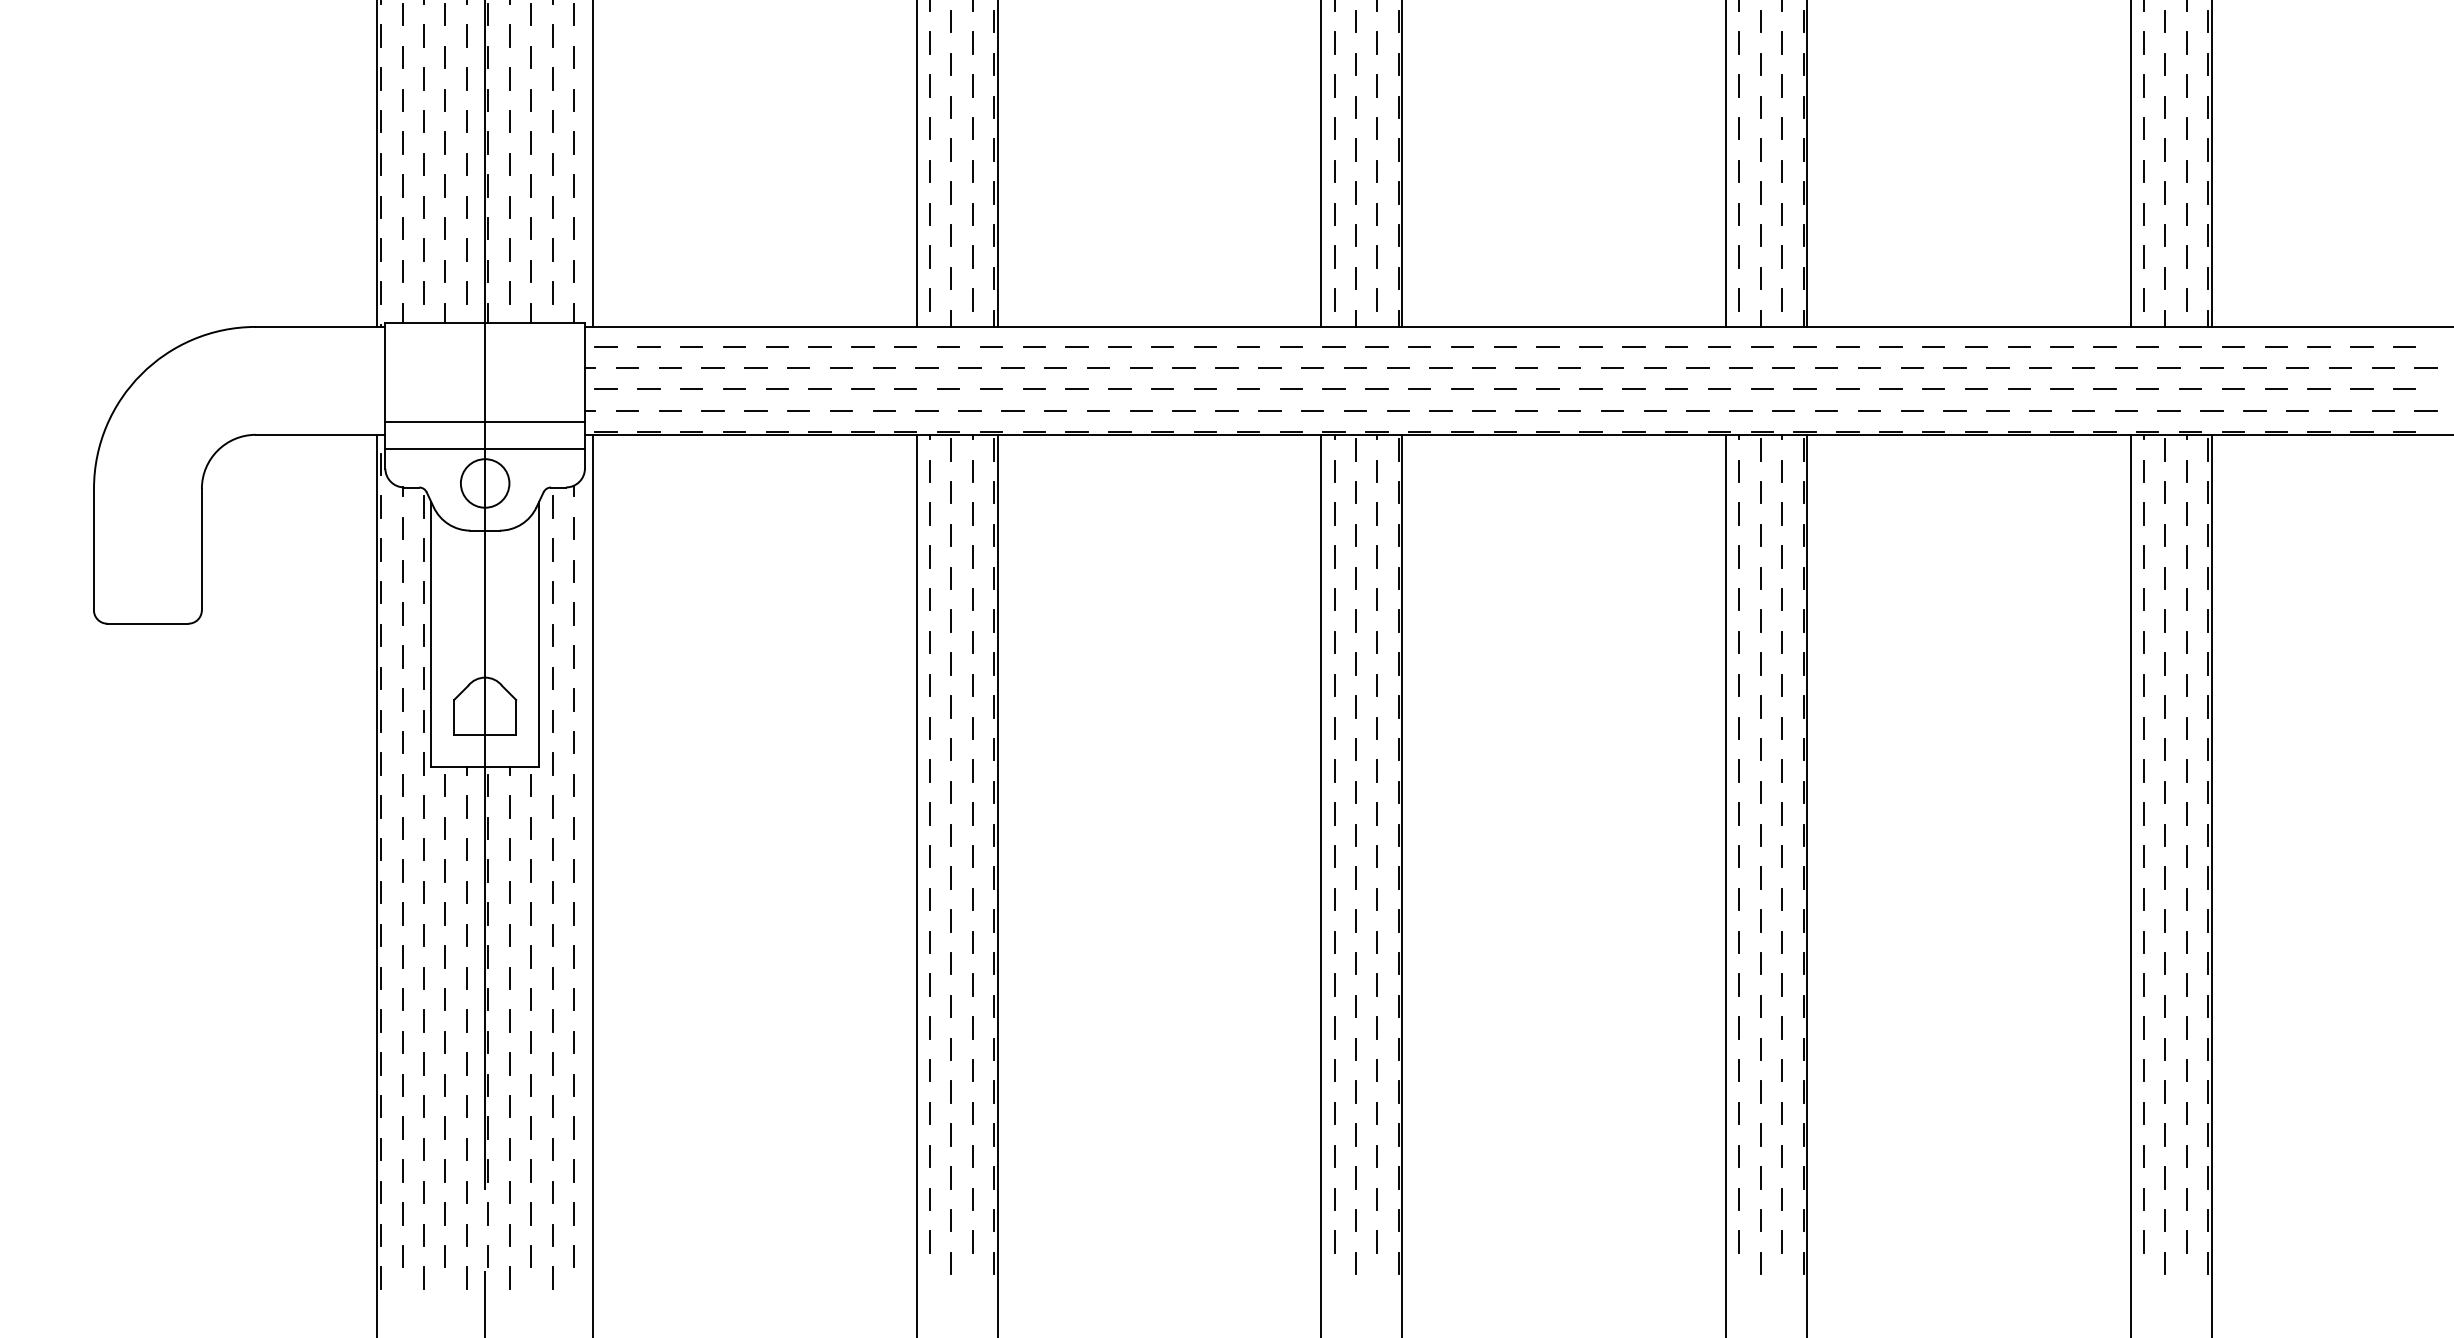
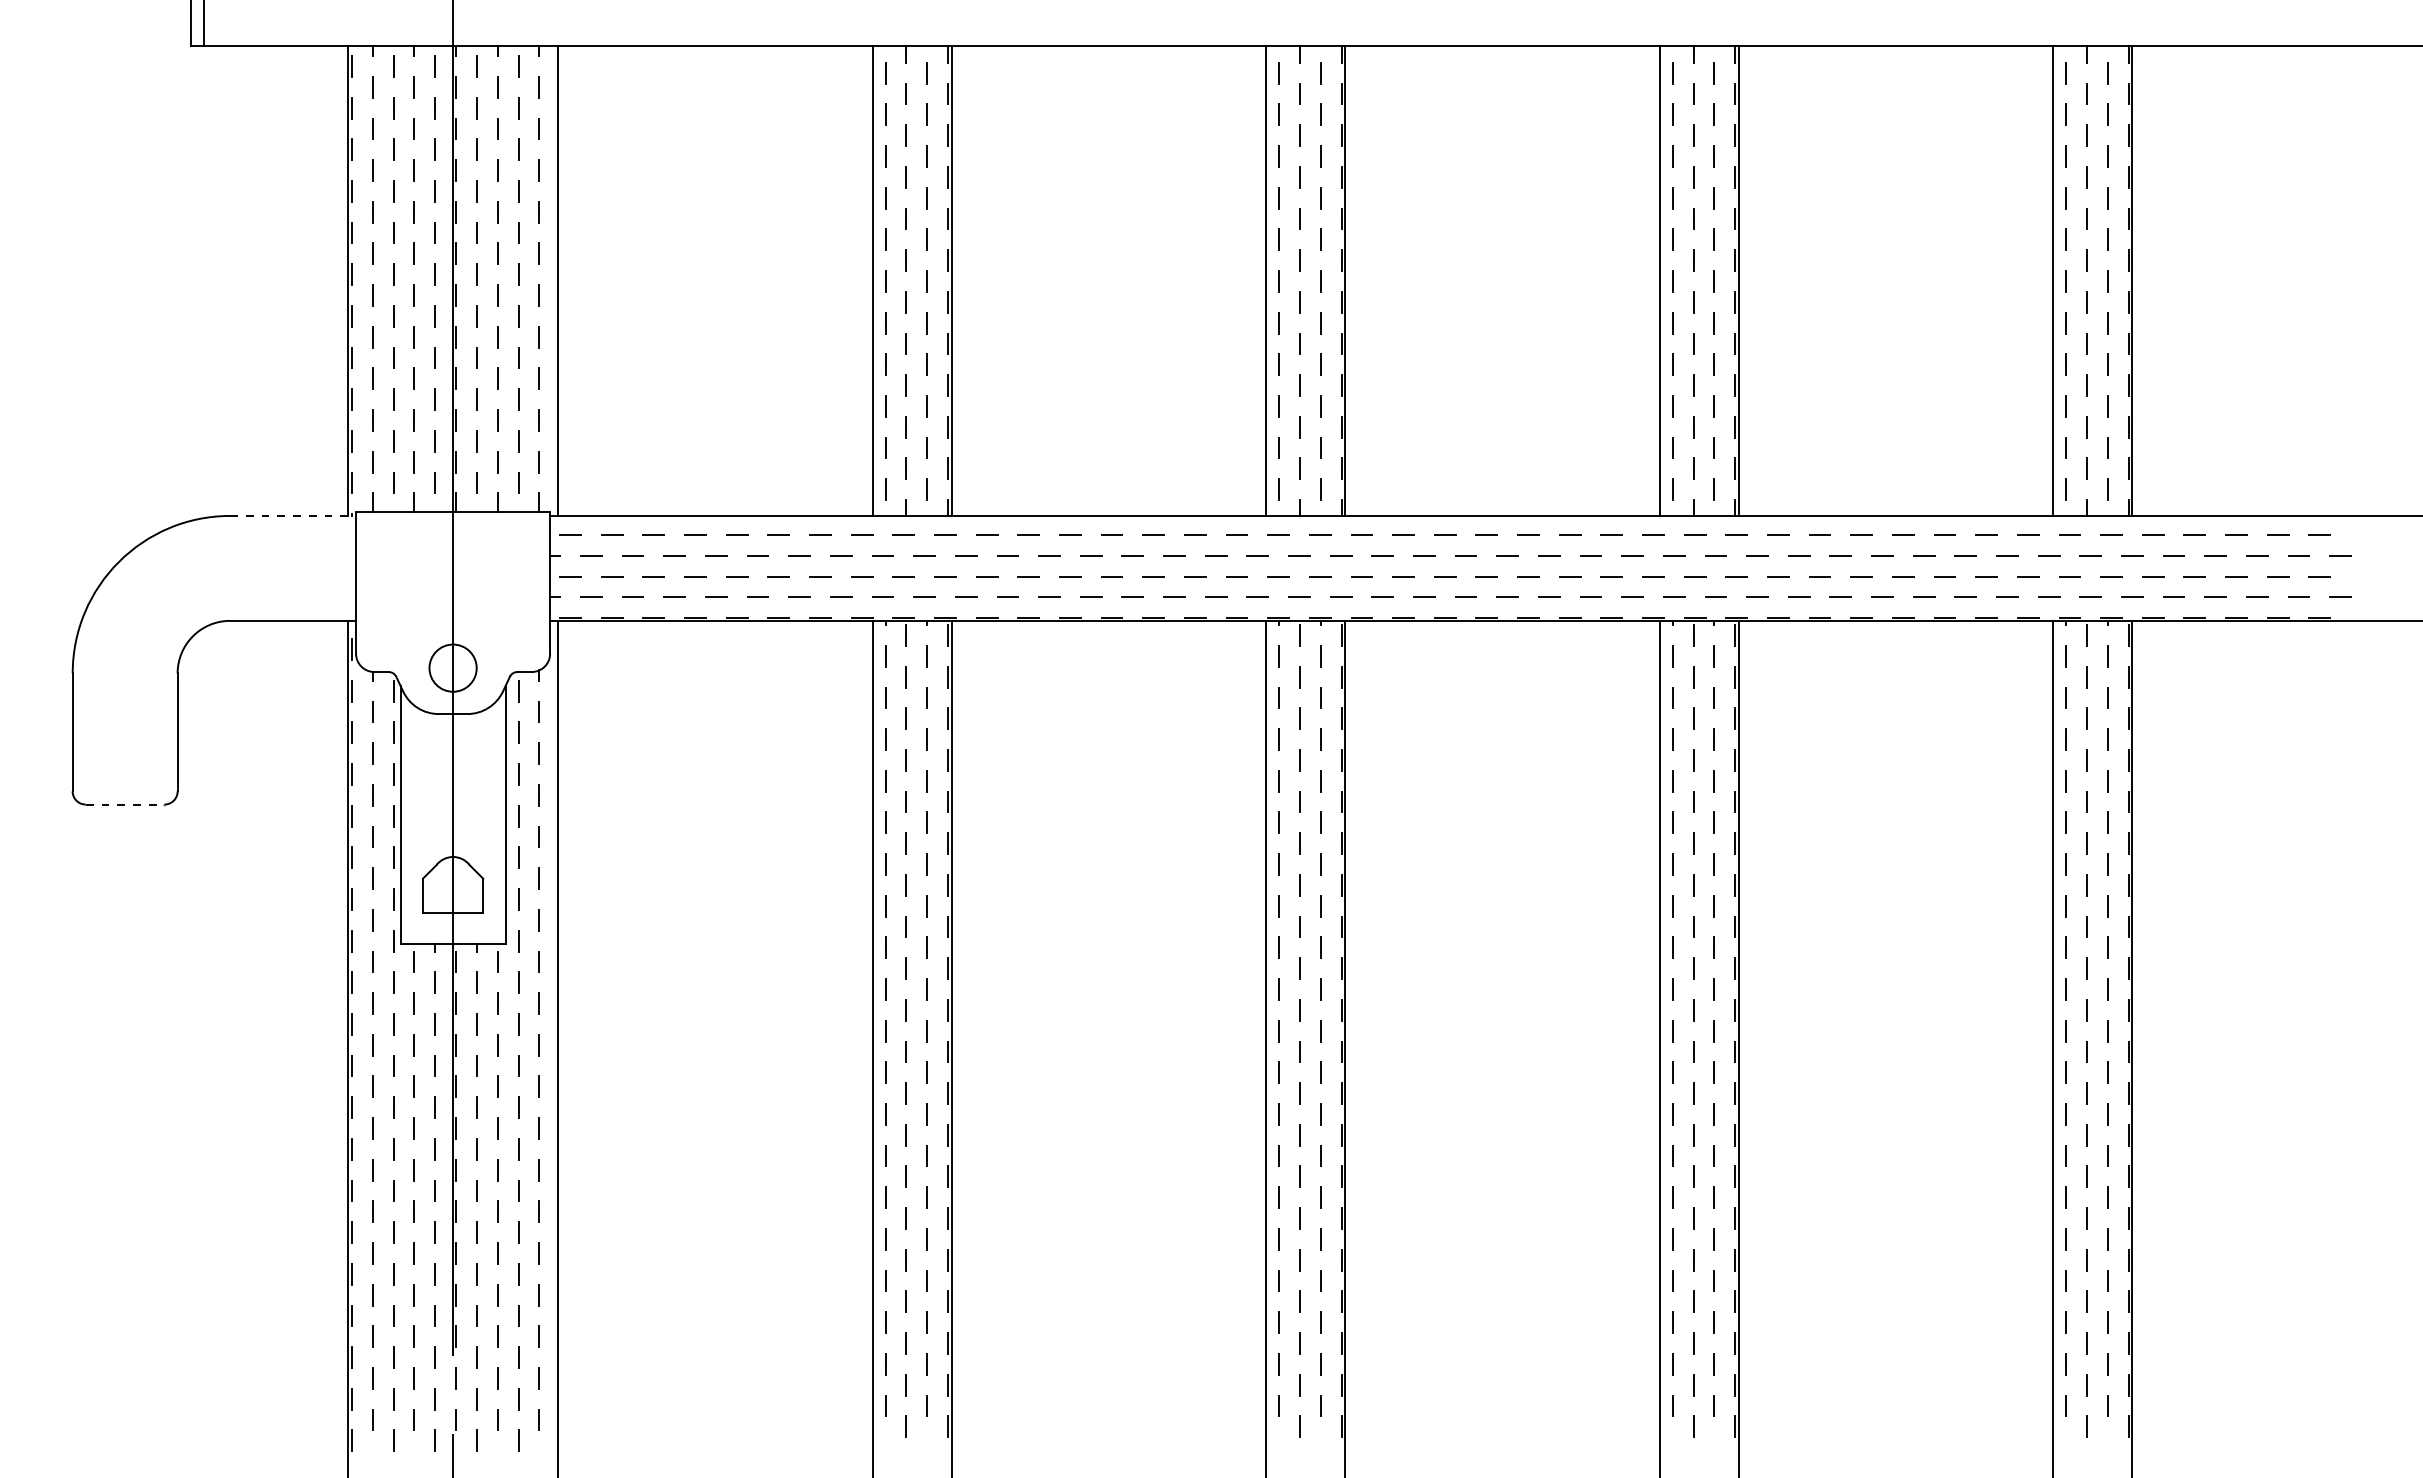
line: (321, 326) -> (293, 515), solid -> dashed
line: (485, 422) -> (453, 608), removed
line: (485, 448) -> (453, 634), removed
line: (148, 623) -> (125, 804), solid -> dashed

